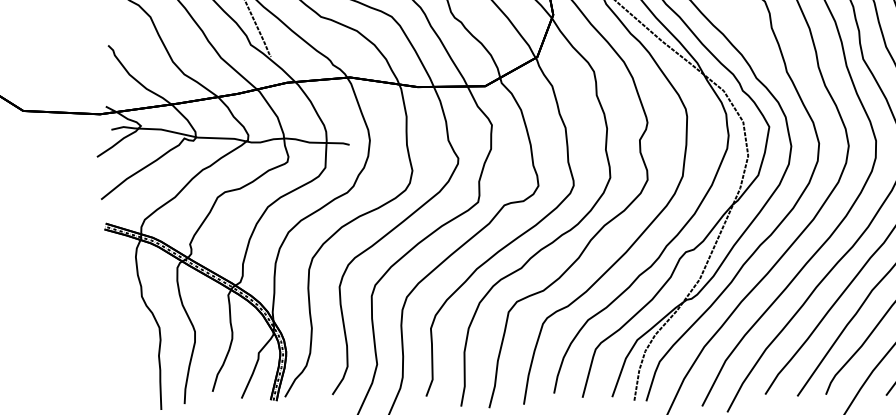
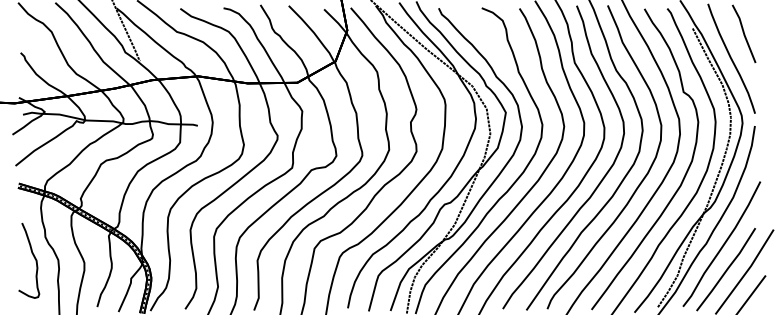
curve: (125, 324) -> (33, 257), added

